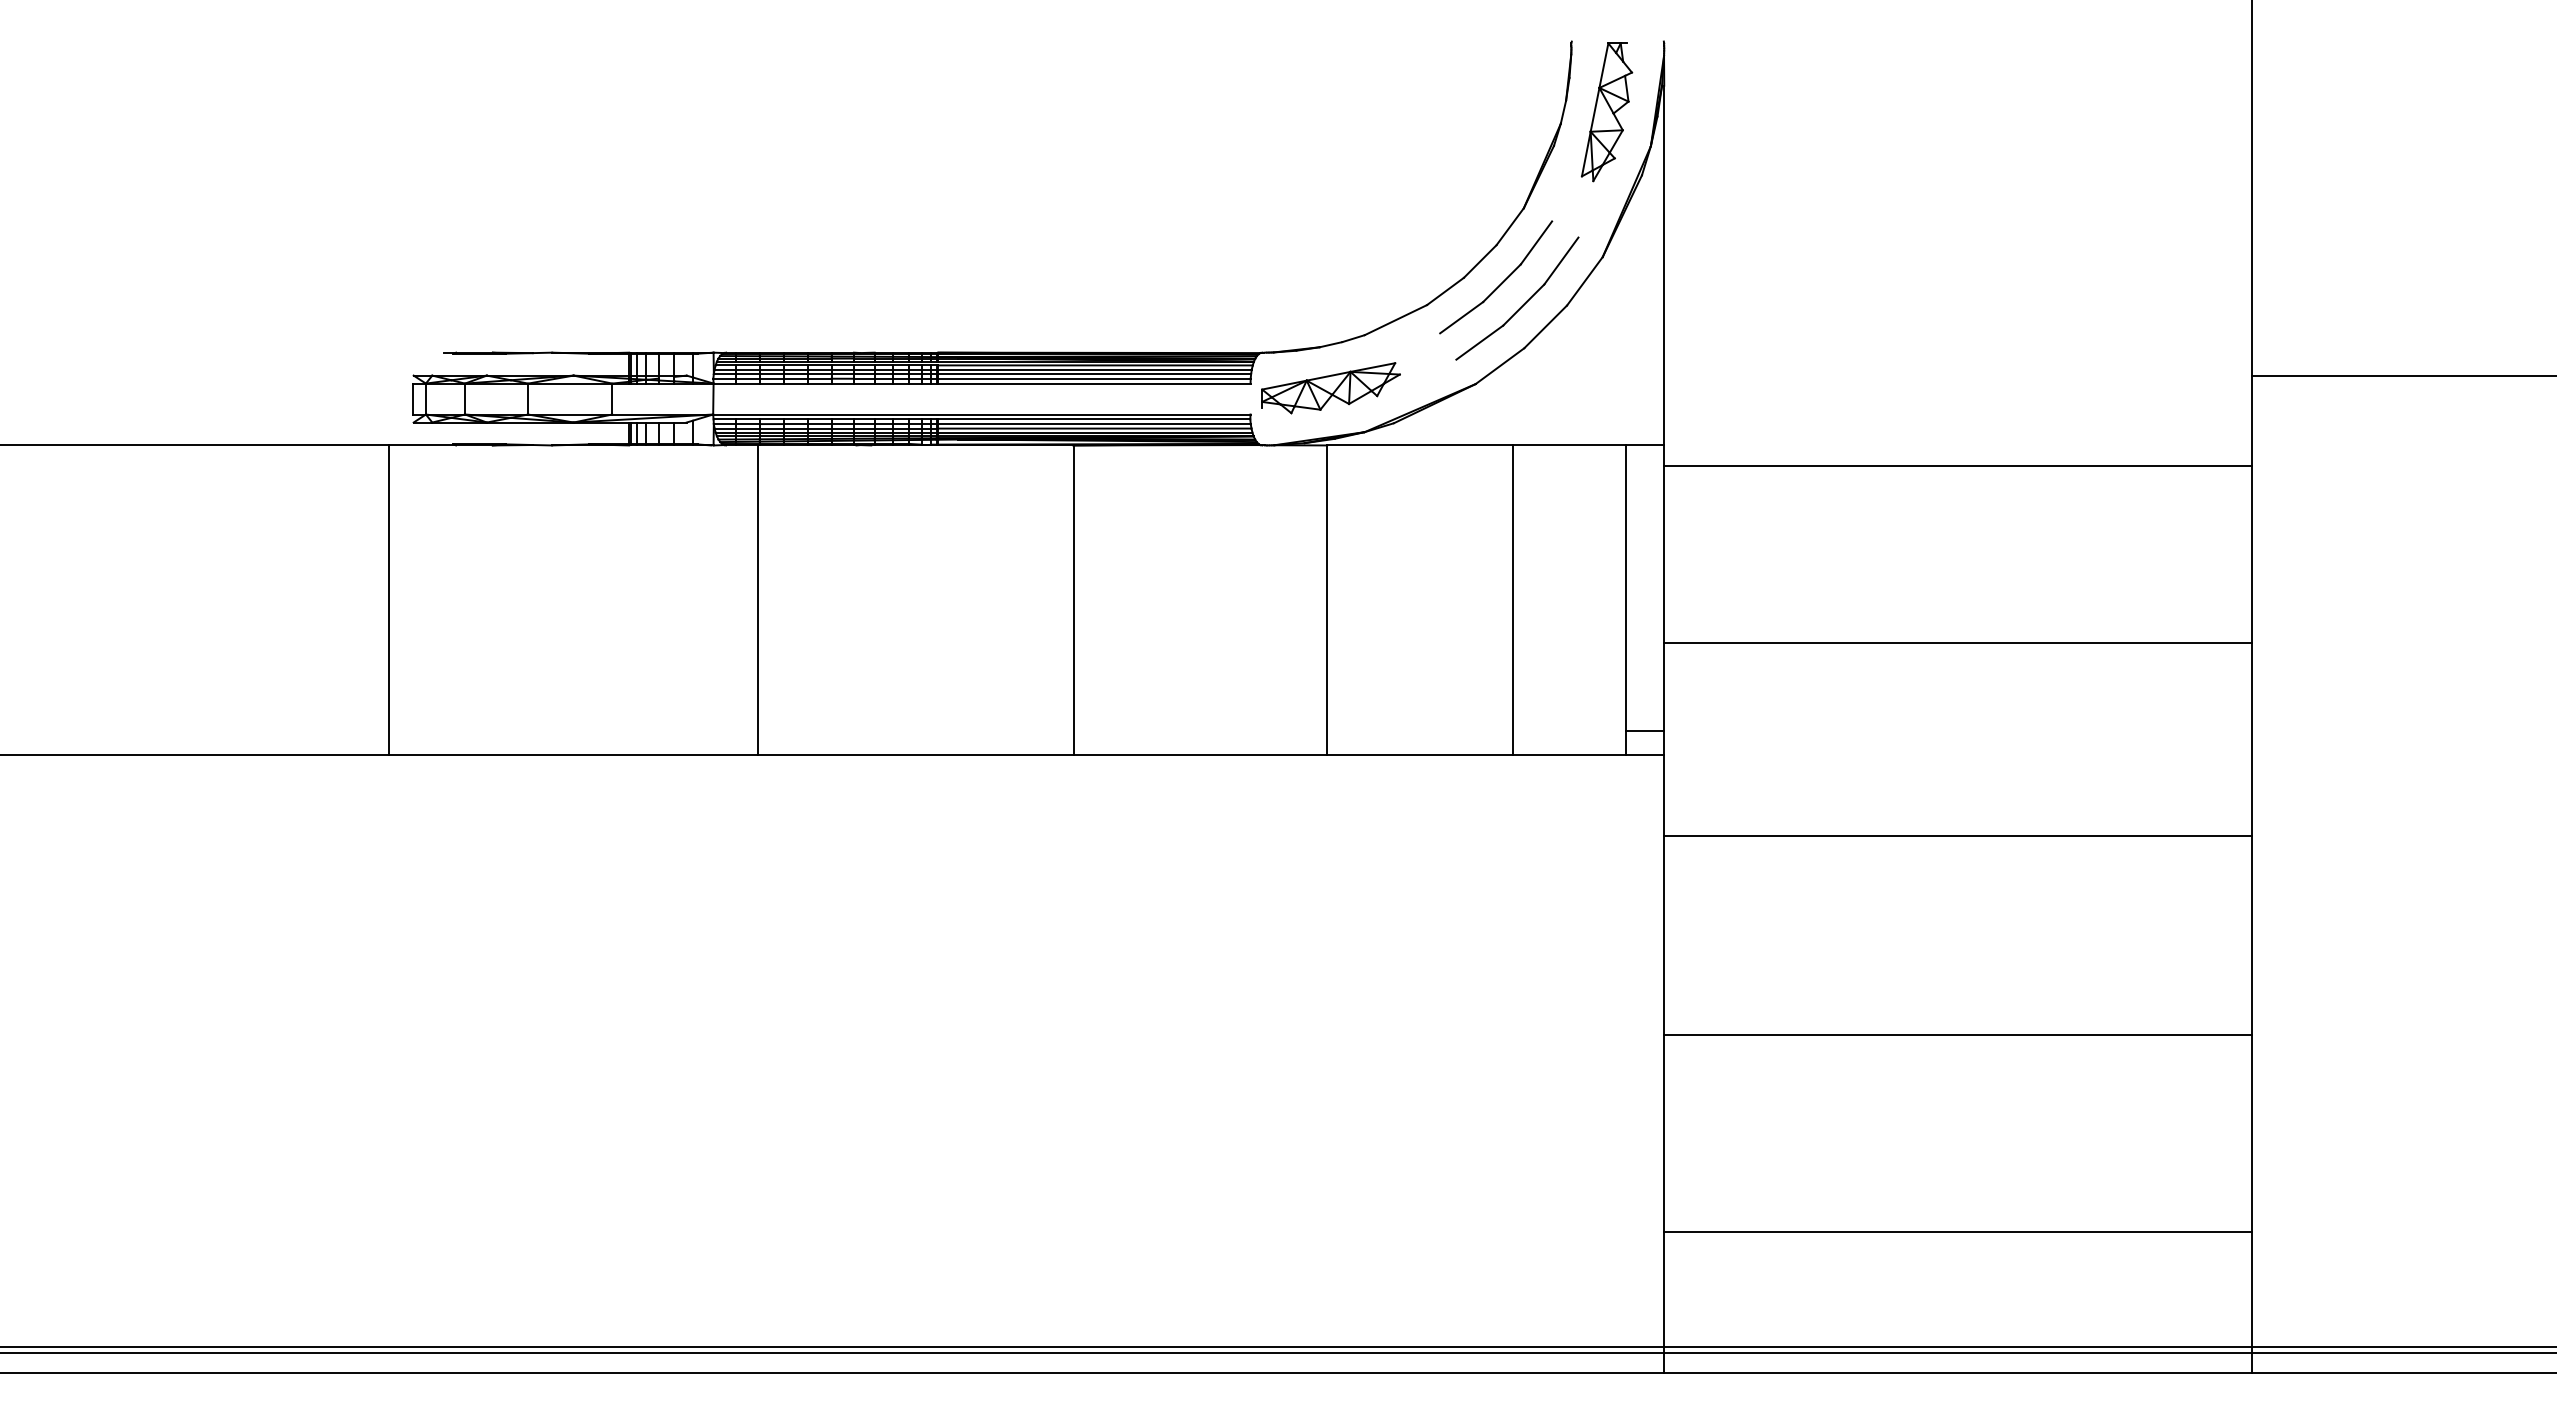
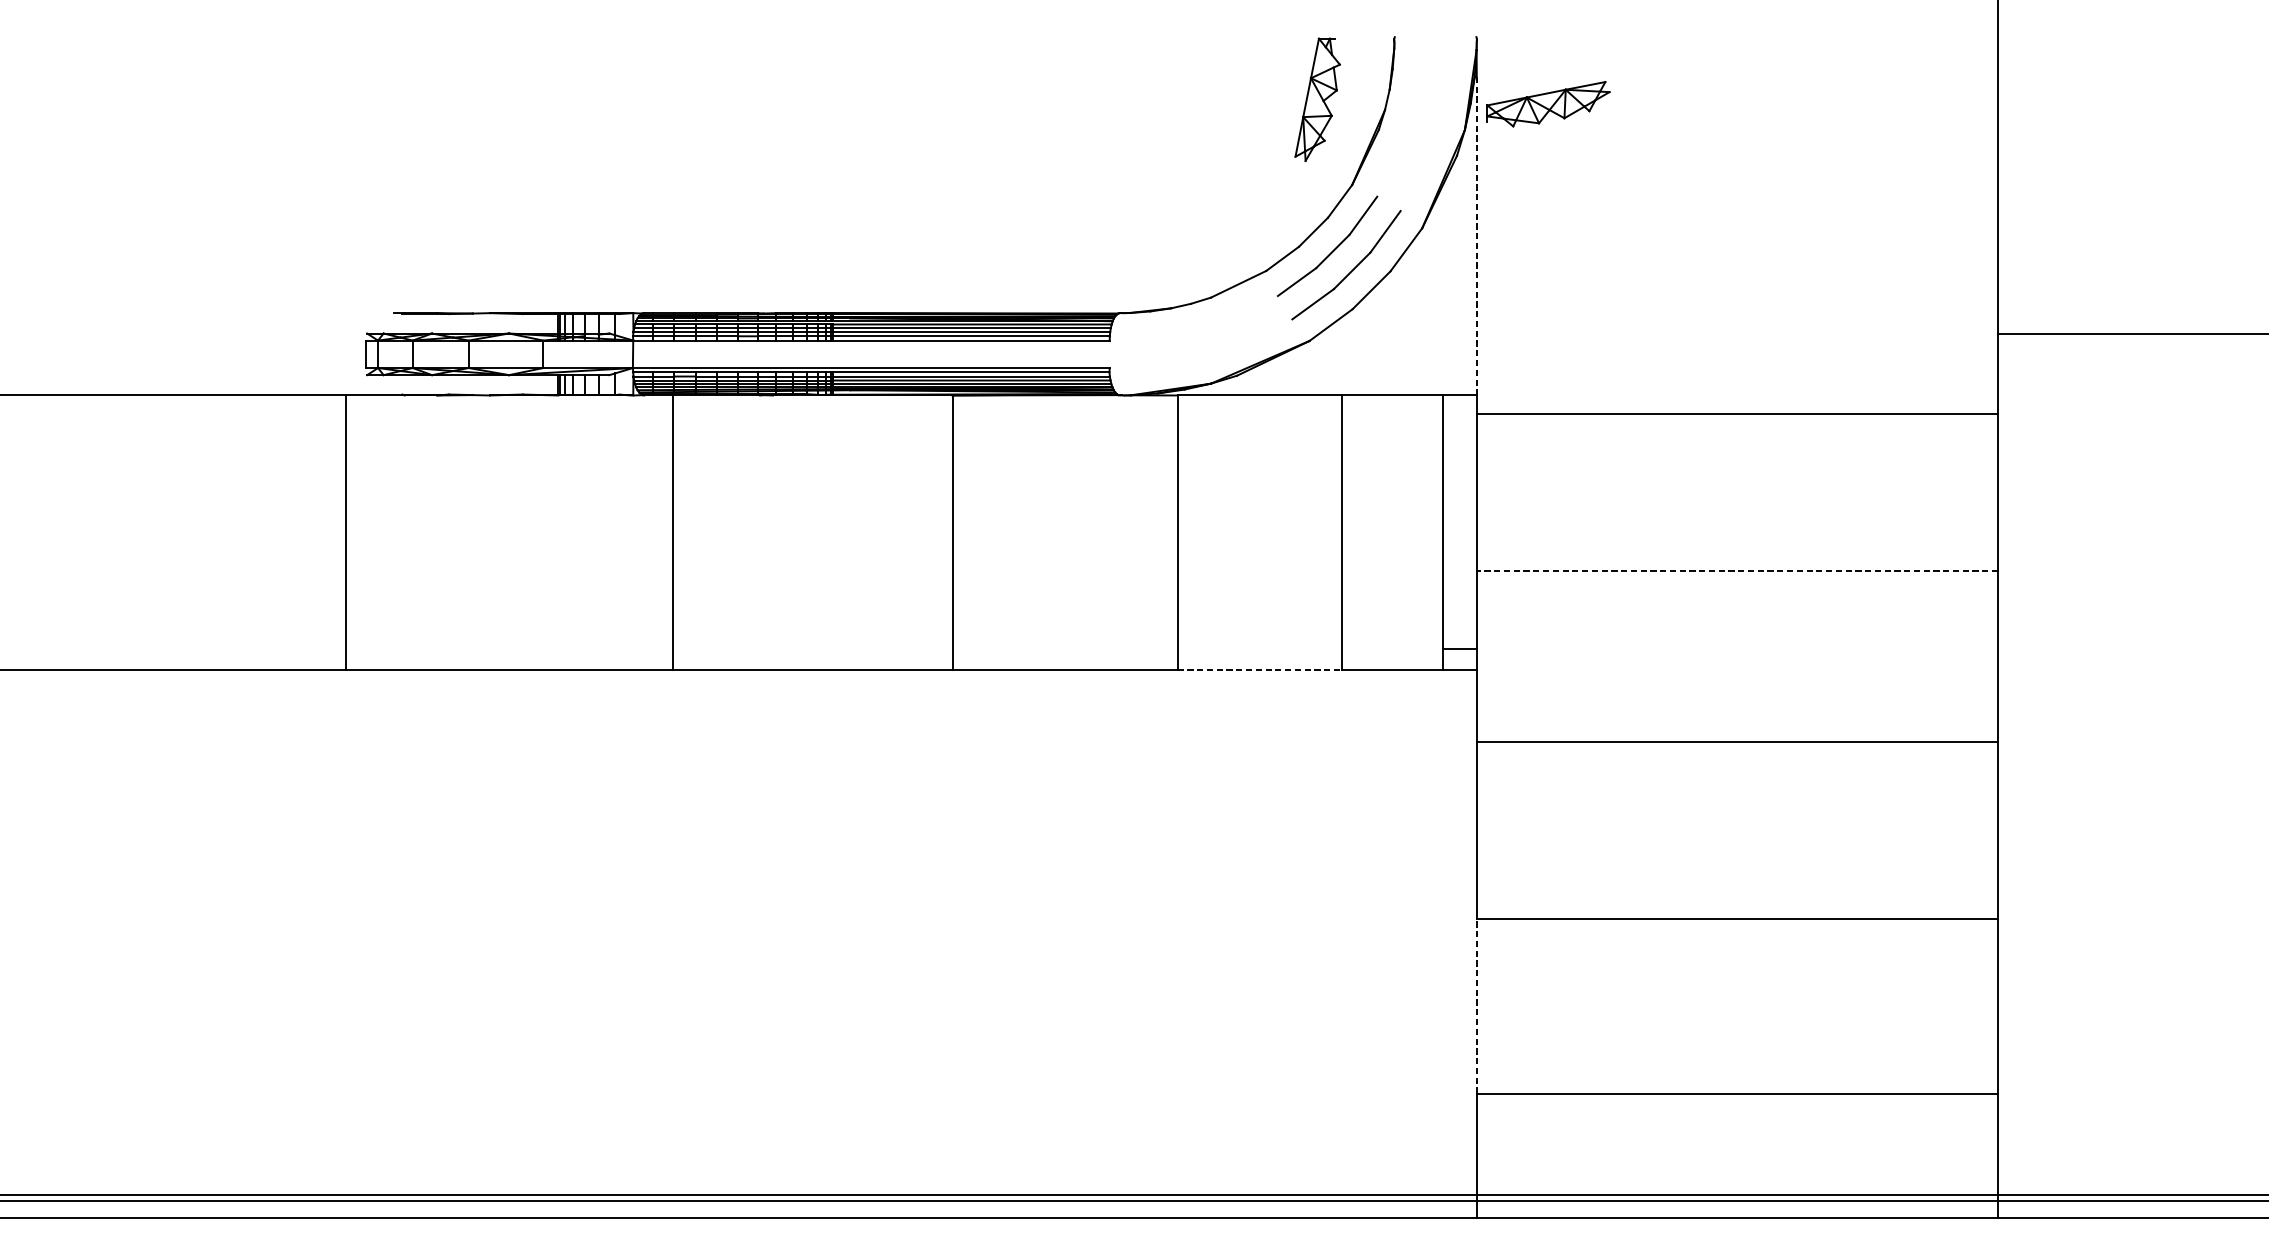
part: (1606, 112) -> (1317, 100), moved
line: (1664, 265) -> (1476, 235), solid -> dashed
part: (1330, 388) -> (1547, 104), moved
line: (1958, 643) -> (1737, 571), solid -> dashed
line: (1420, 754) -> (1260, 669), solid -> dashed
line: (1664, 1133) -> (1476, 1005), solid -> dashed

